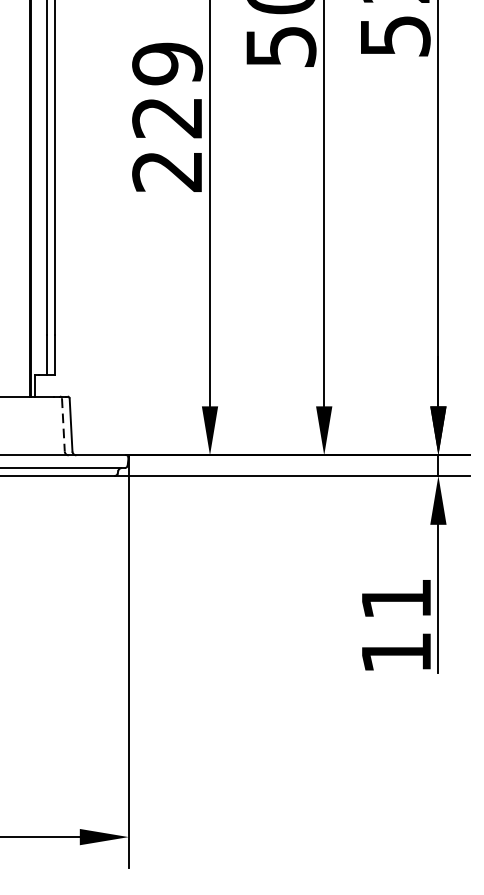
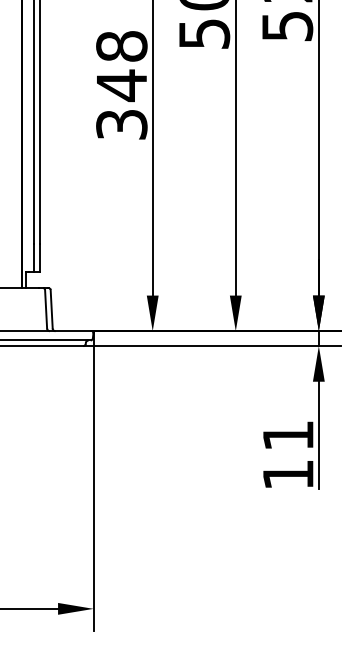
text: (167, 117) -> (121, 85), 229 -> 348
line: (63, 425) -> (46, 309), dashed -> solid

